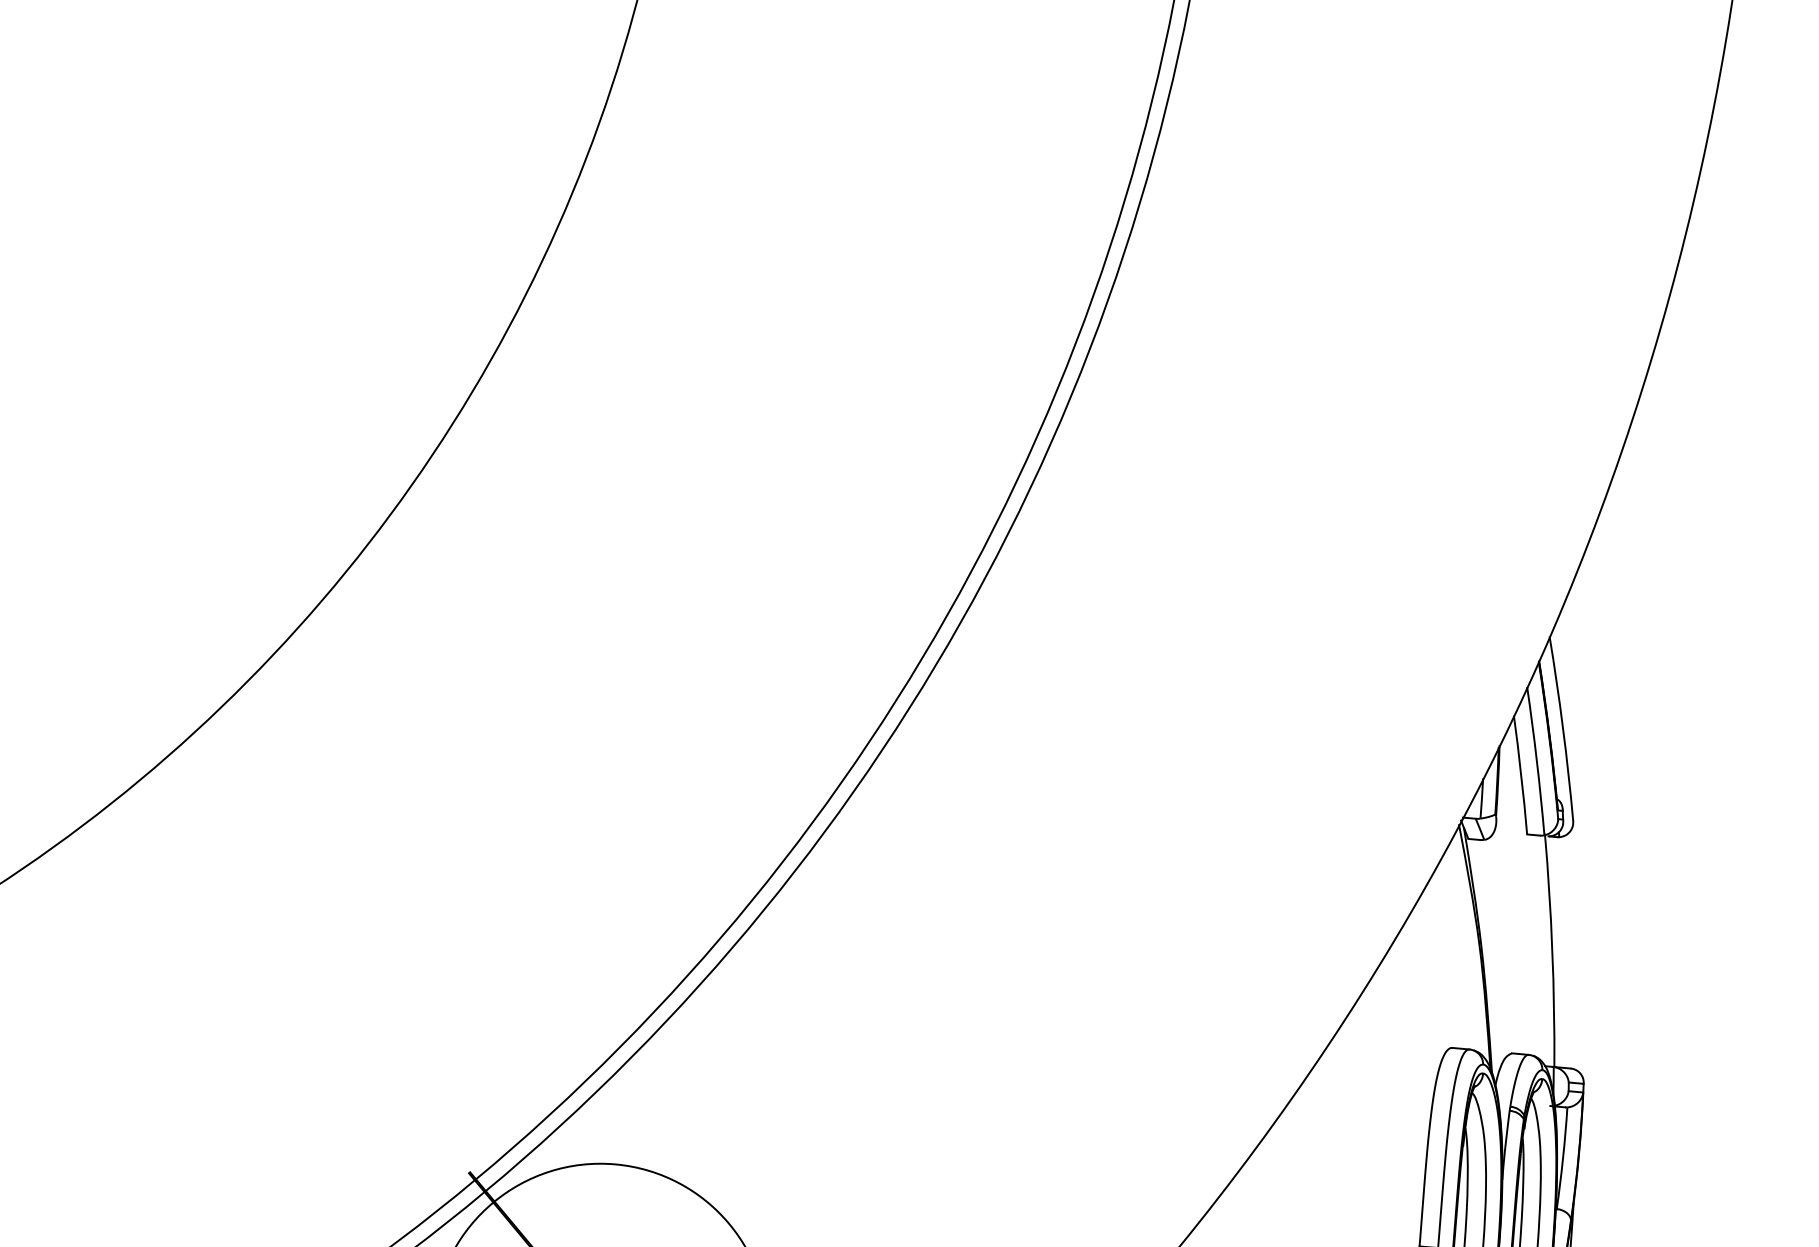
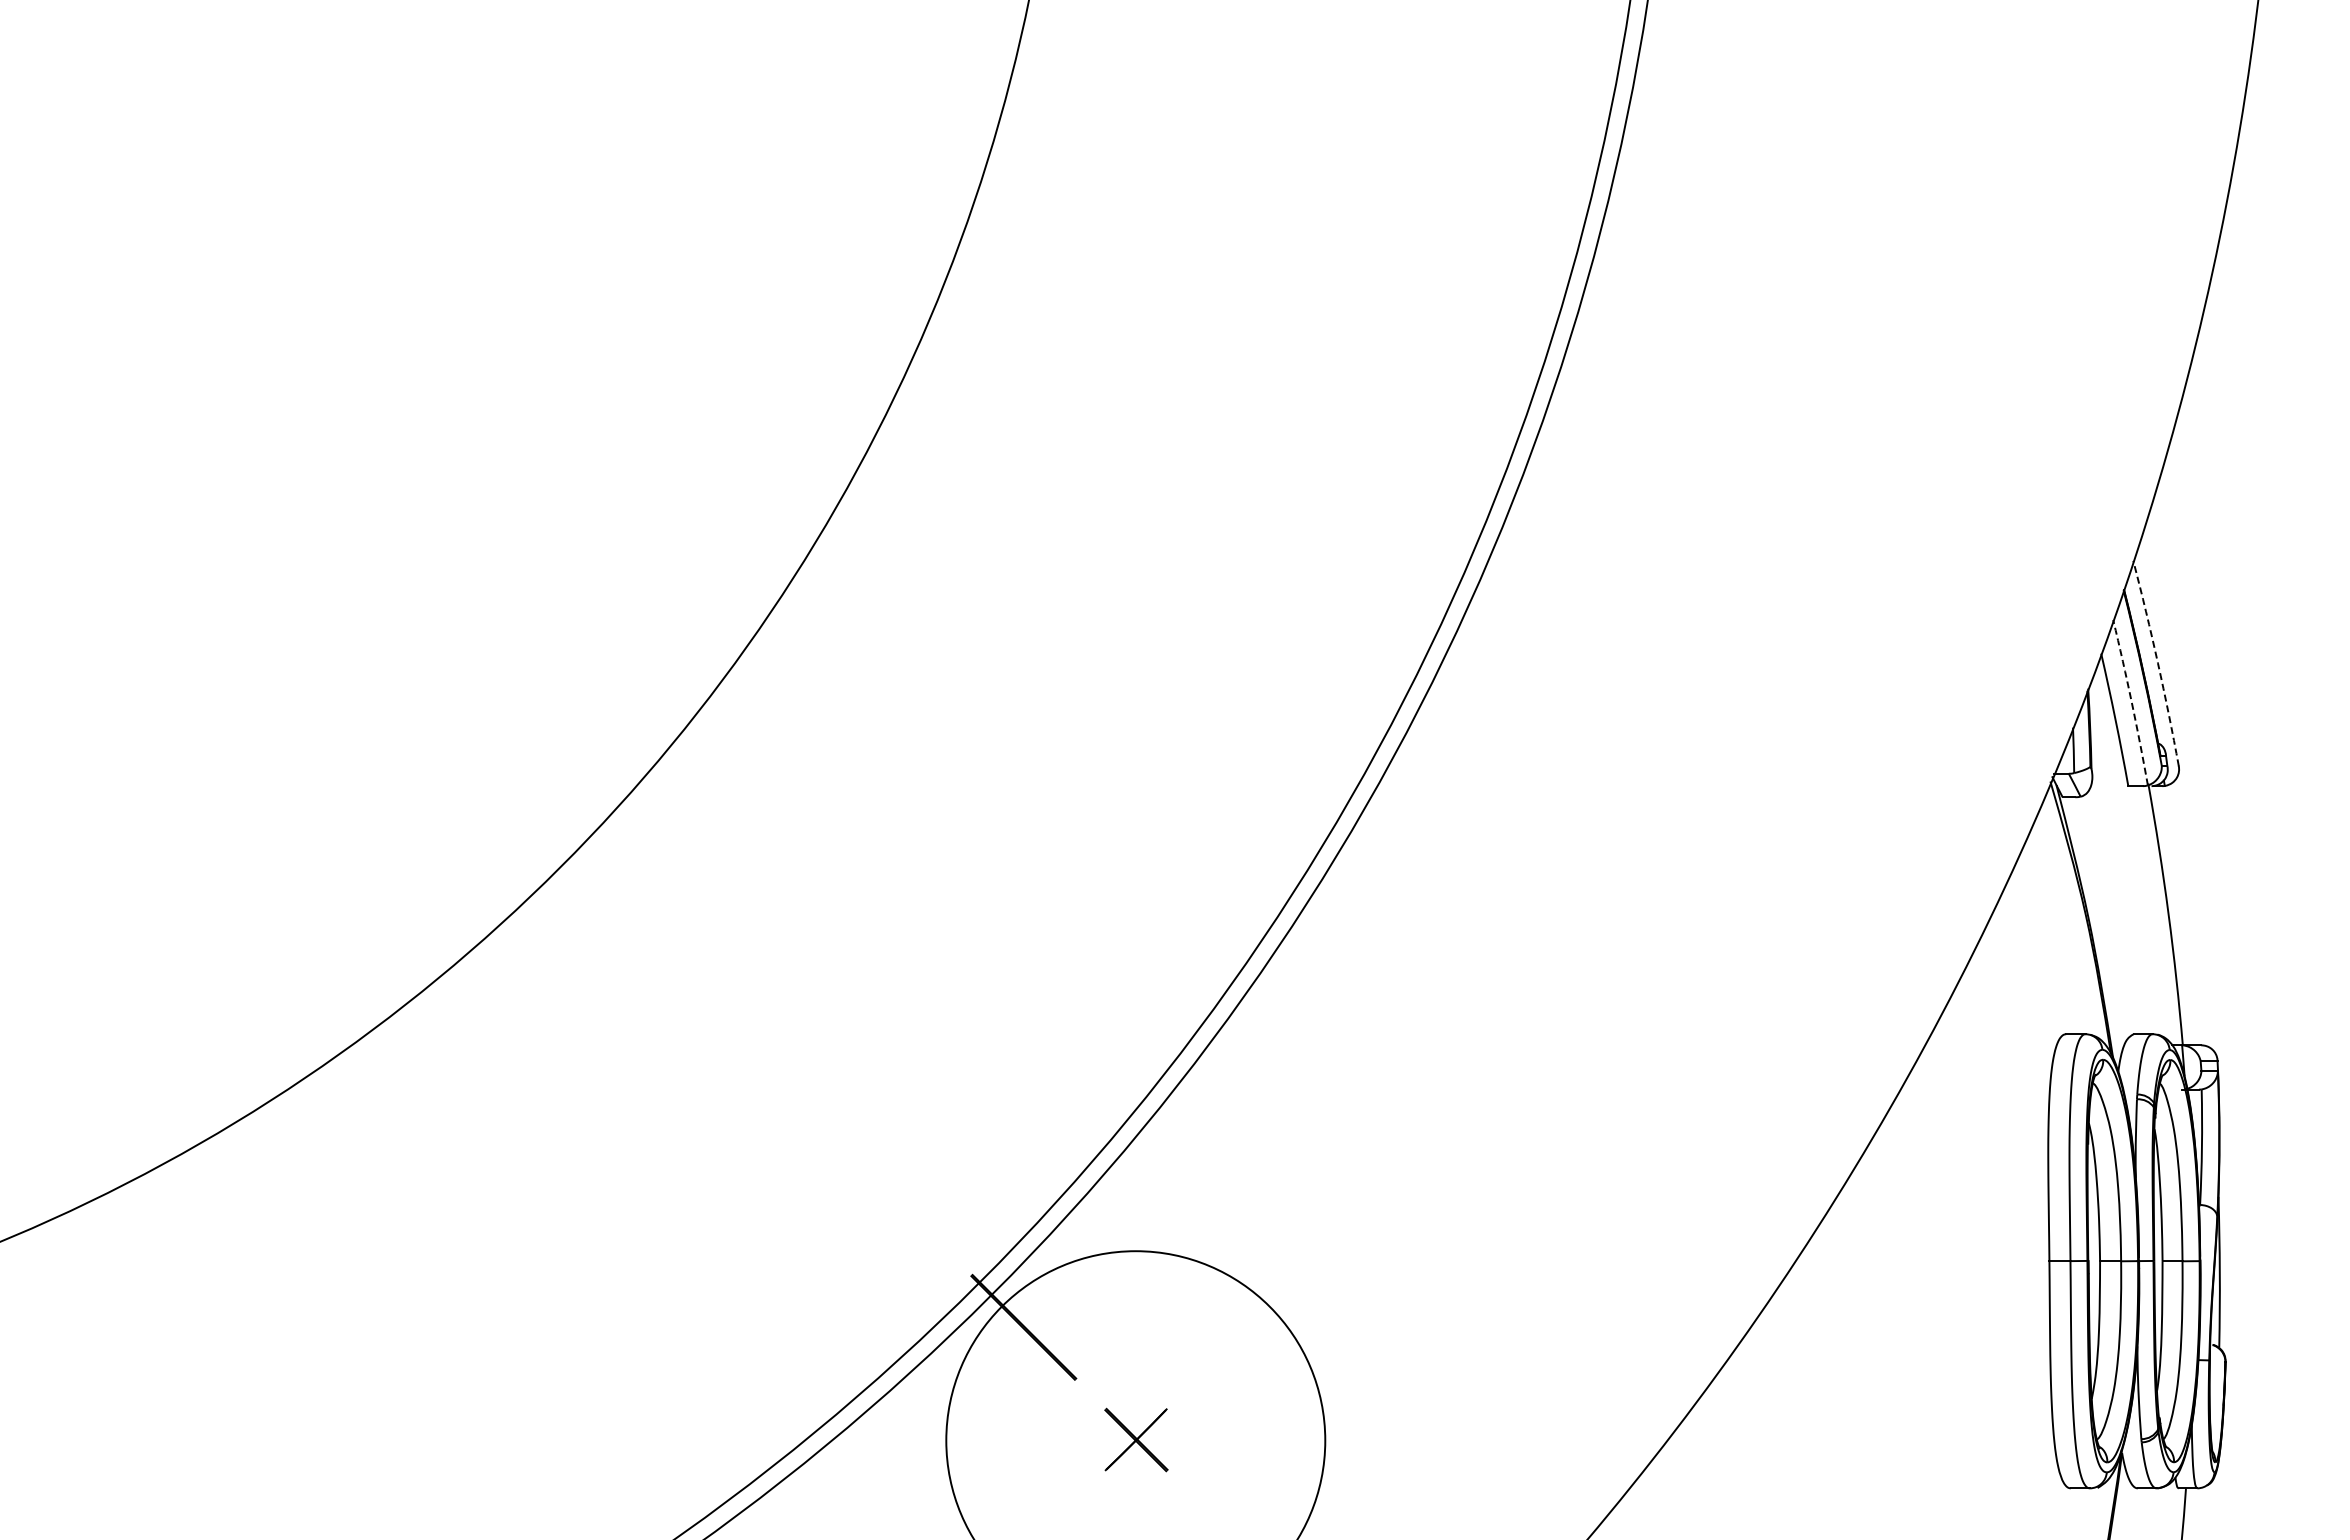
arc: (1562, 728) -> (2157, 663), solid -> dashed
arc: (1536, 761) -> (2131, 702), solid -> dashed

